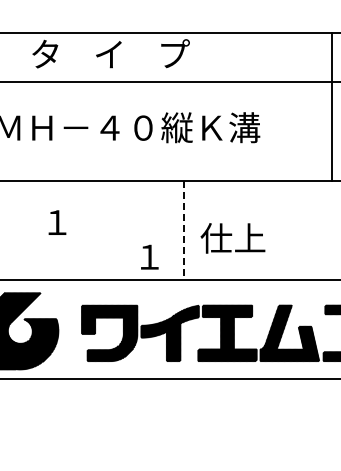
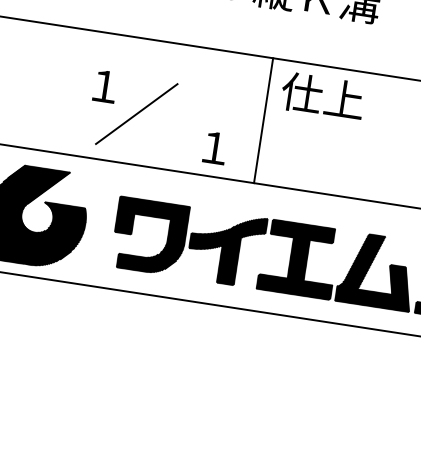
line: (183, 230) -> (263, 120), dashed -> solid
text: (232, 238) -> (322, 96), moved
line: (85, 240) -> (137, 114), added

